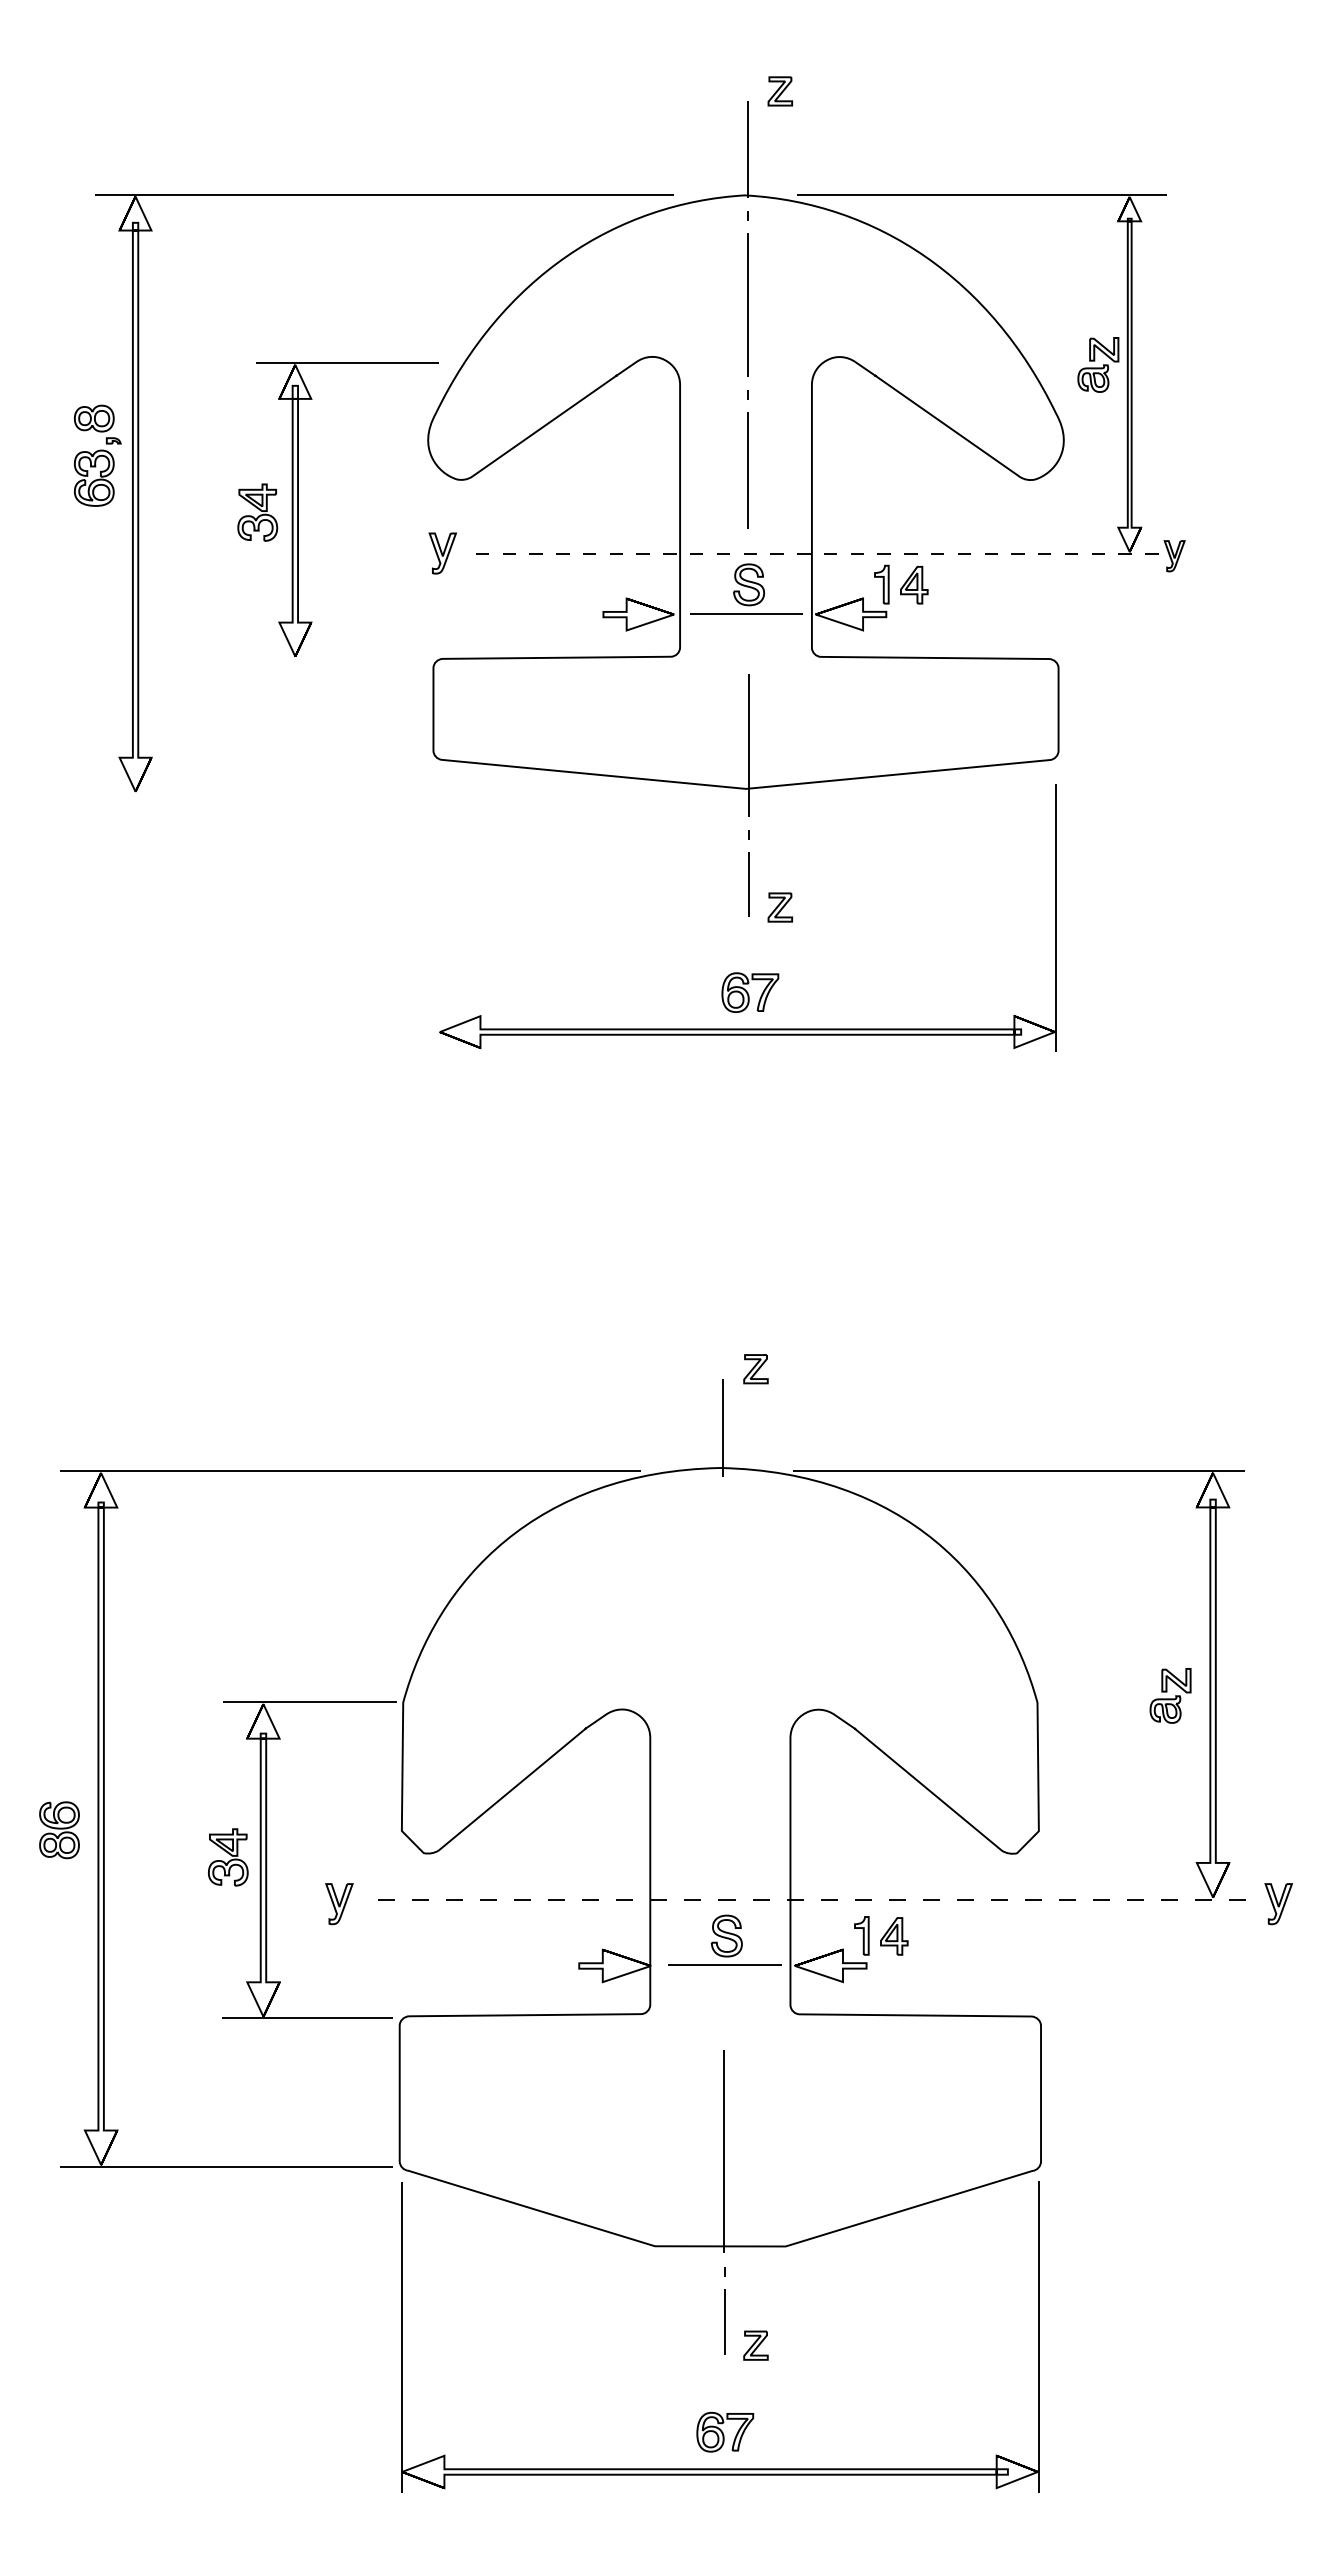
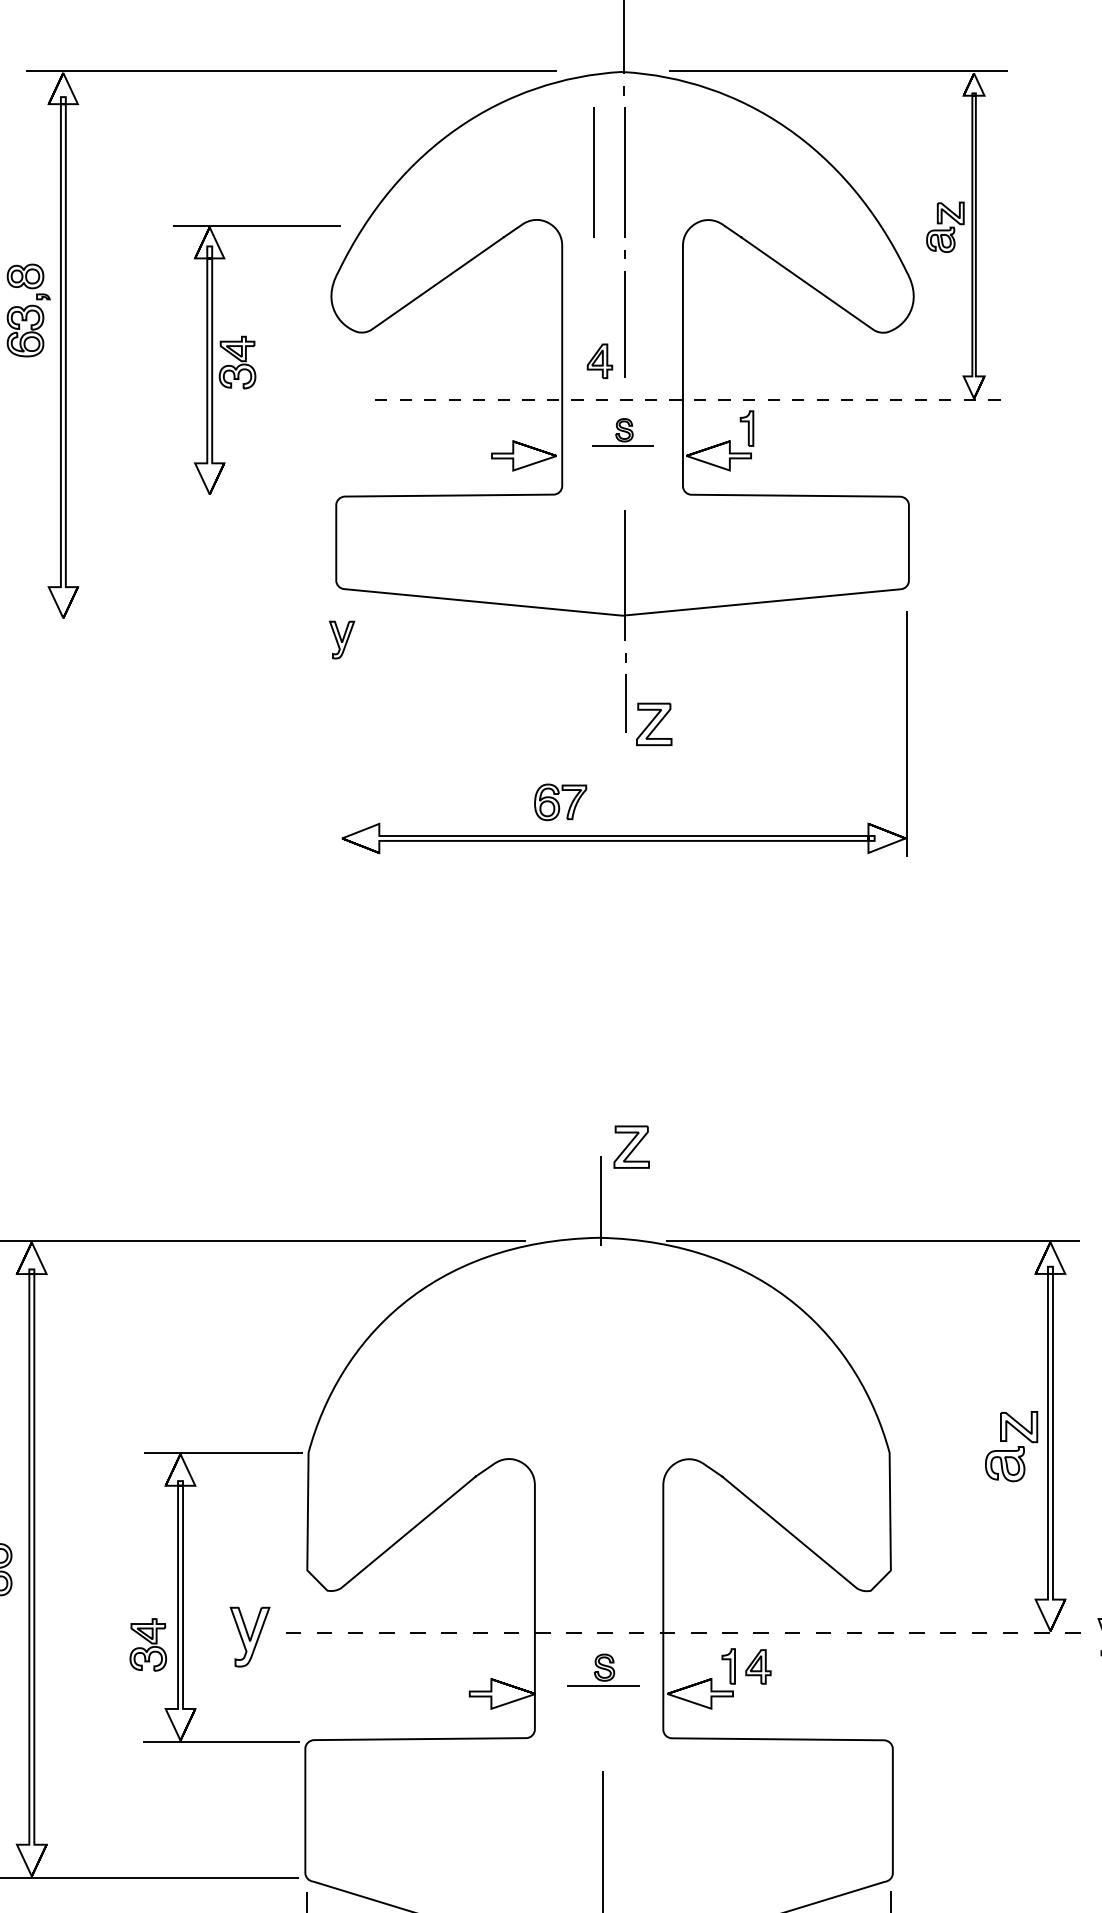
line: (713, 304) -> (592, 171), added
part: (257, 512) -> (237, 362), moved
part: (442, 553) -> (341, 640), moved
part: (1174, 556) -> (1015, 402), removed
part: (914, 585) -> (600, 361), moved
part: (746, 588) -> (623, 432), size x0.6
part: (779, 907) -> (653, 724), size x1.6
part: (750, 992) -> (560, 802), moved
part: (755, 1369) -> (631, 1147), size x1.6
part: (1170, 1695) -> (1011, 1446), size x1.4
part: (228, 1857) -> (148, 1645), moved
part: (339, 1904) -> (250, 1637), size x1.6
part: (724, 1939) -> (602, 1669), size x0.7

